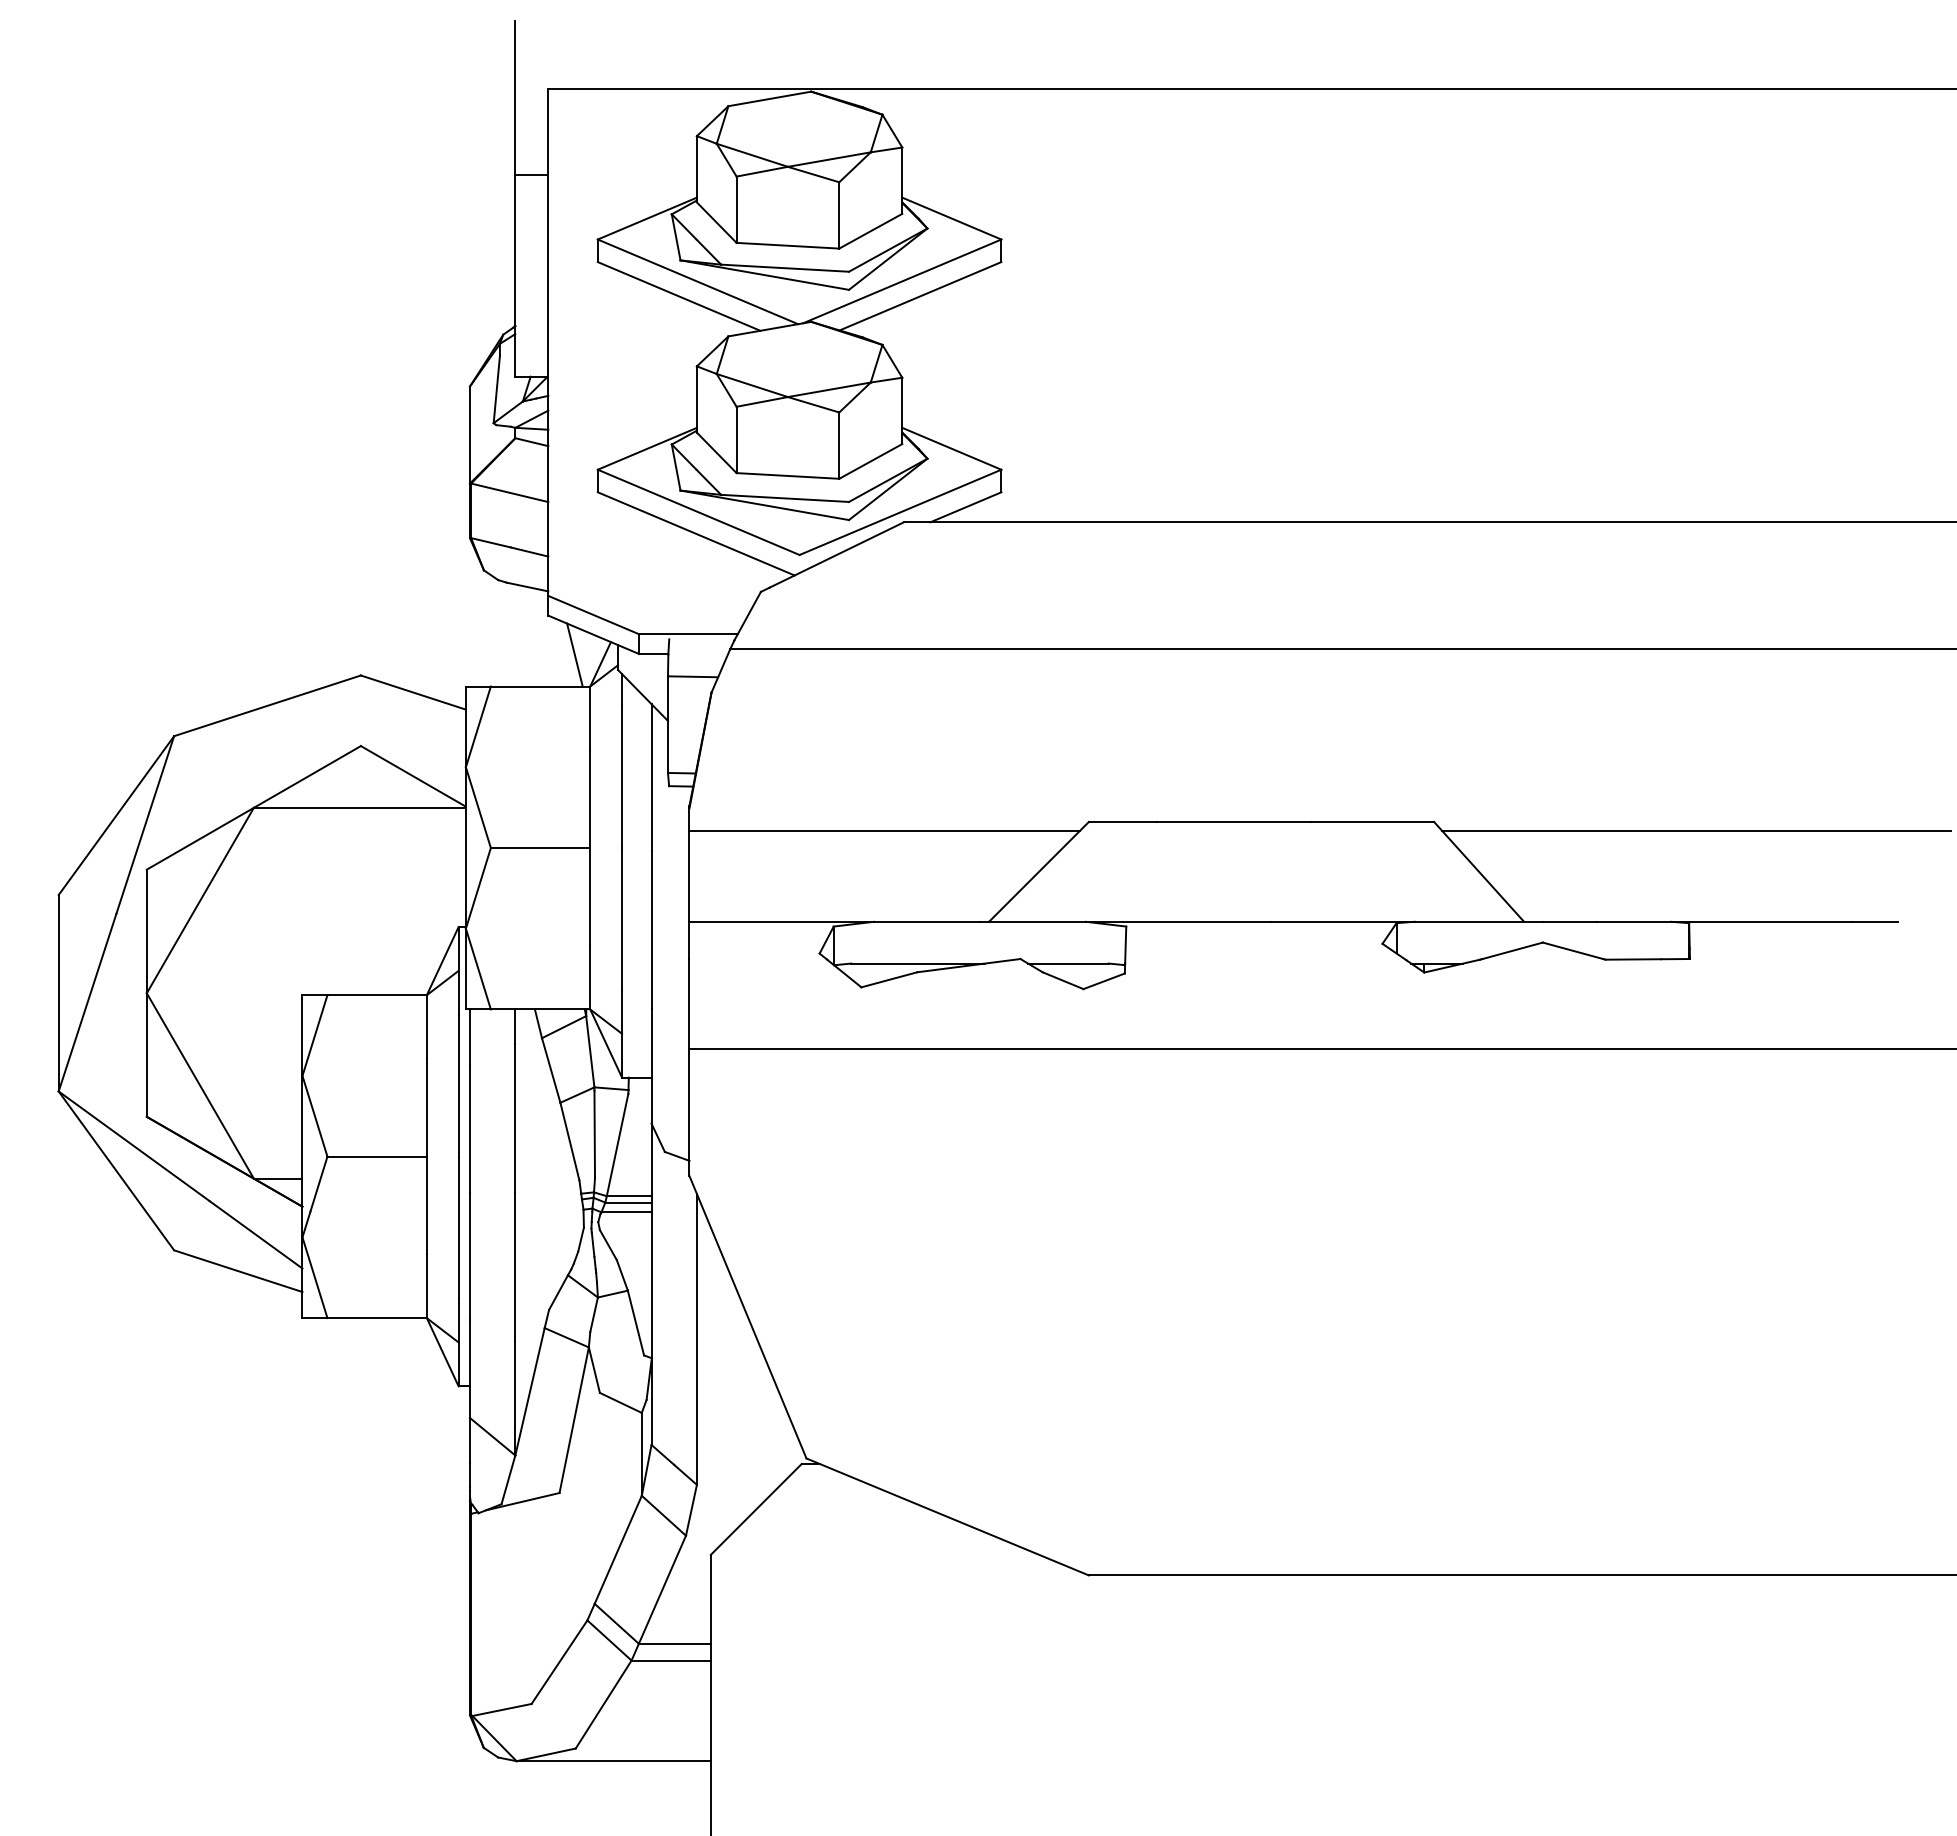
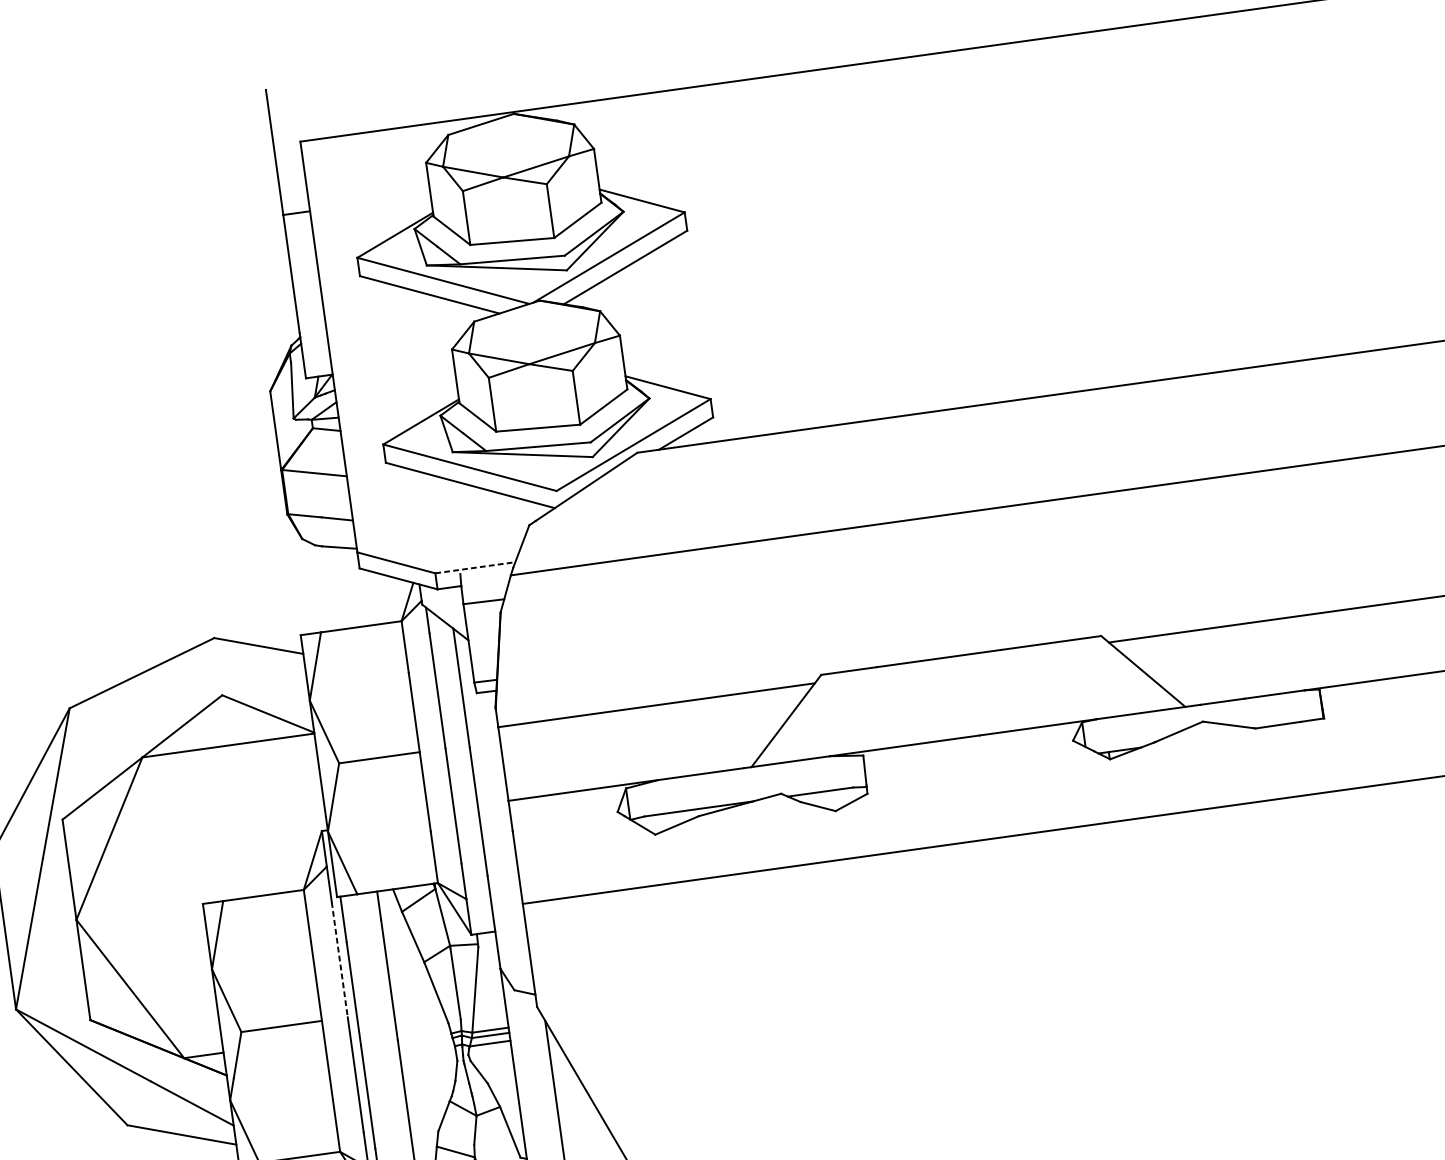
line: (688, 634) -> (475, 567), solid -> dashed
line: (574, 654) -> (385, 597), removed
line: (458, 1085) -> (339, 959), solid -> dashed

